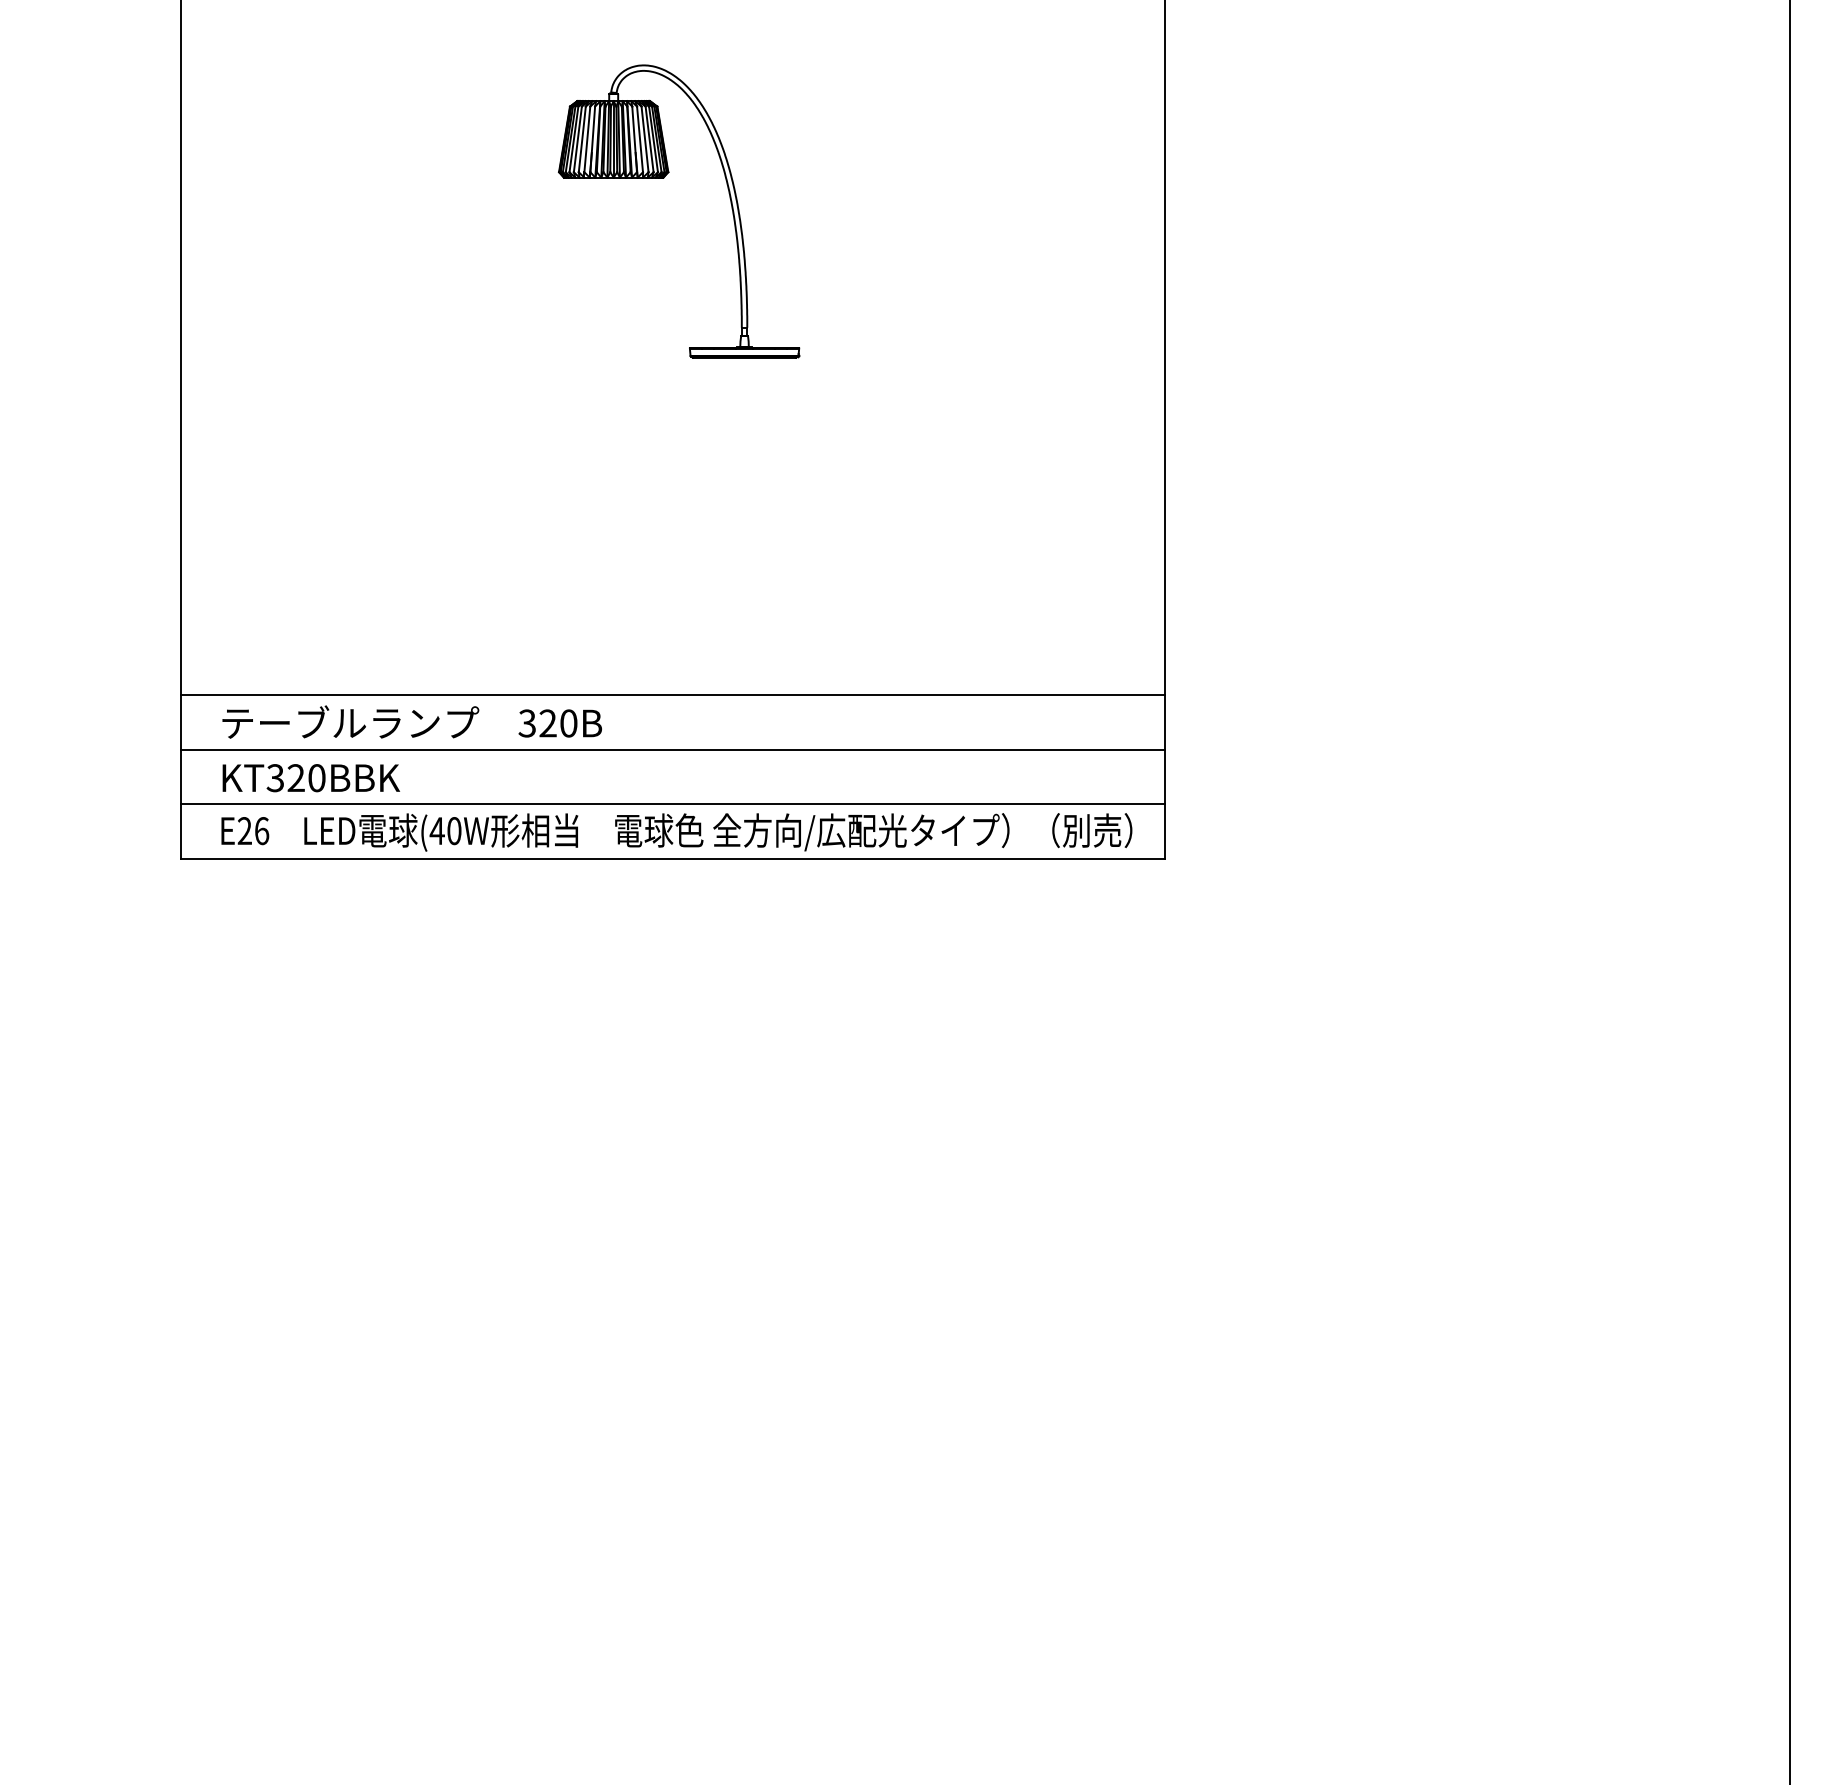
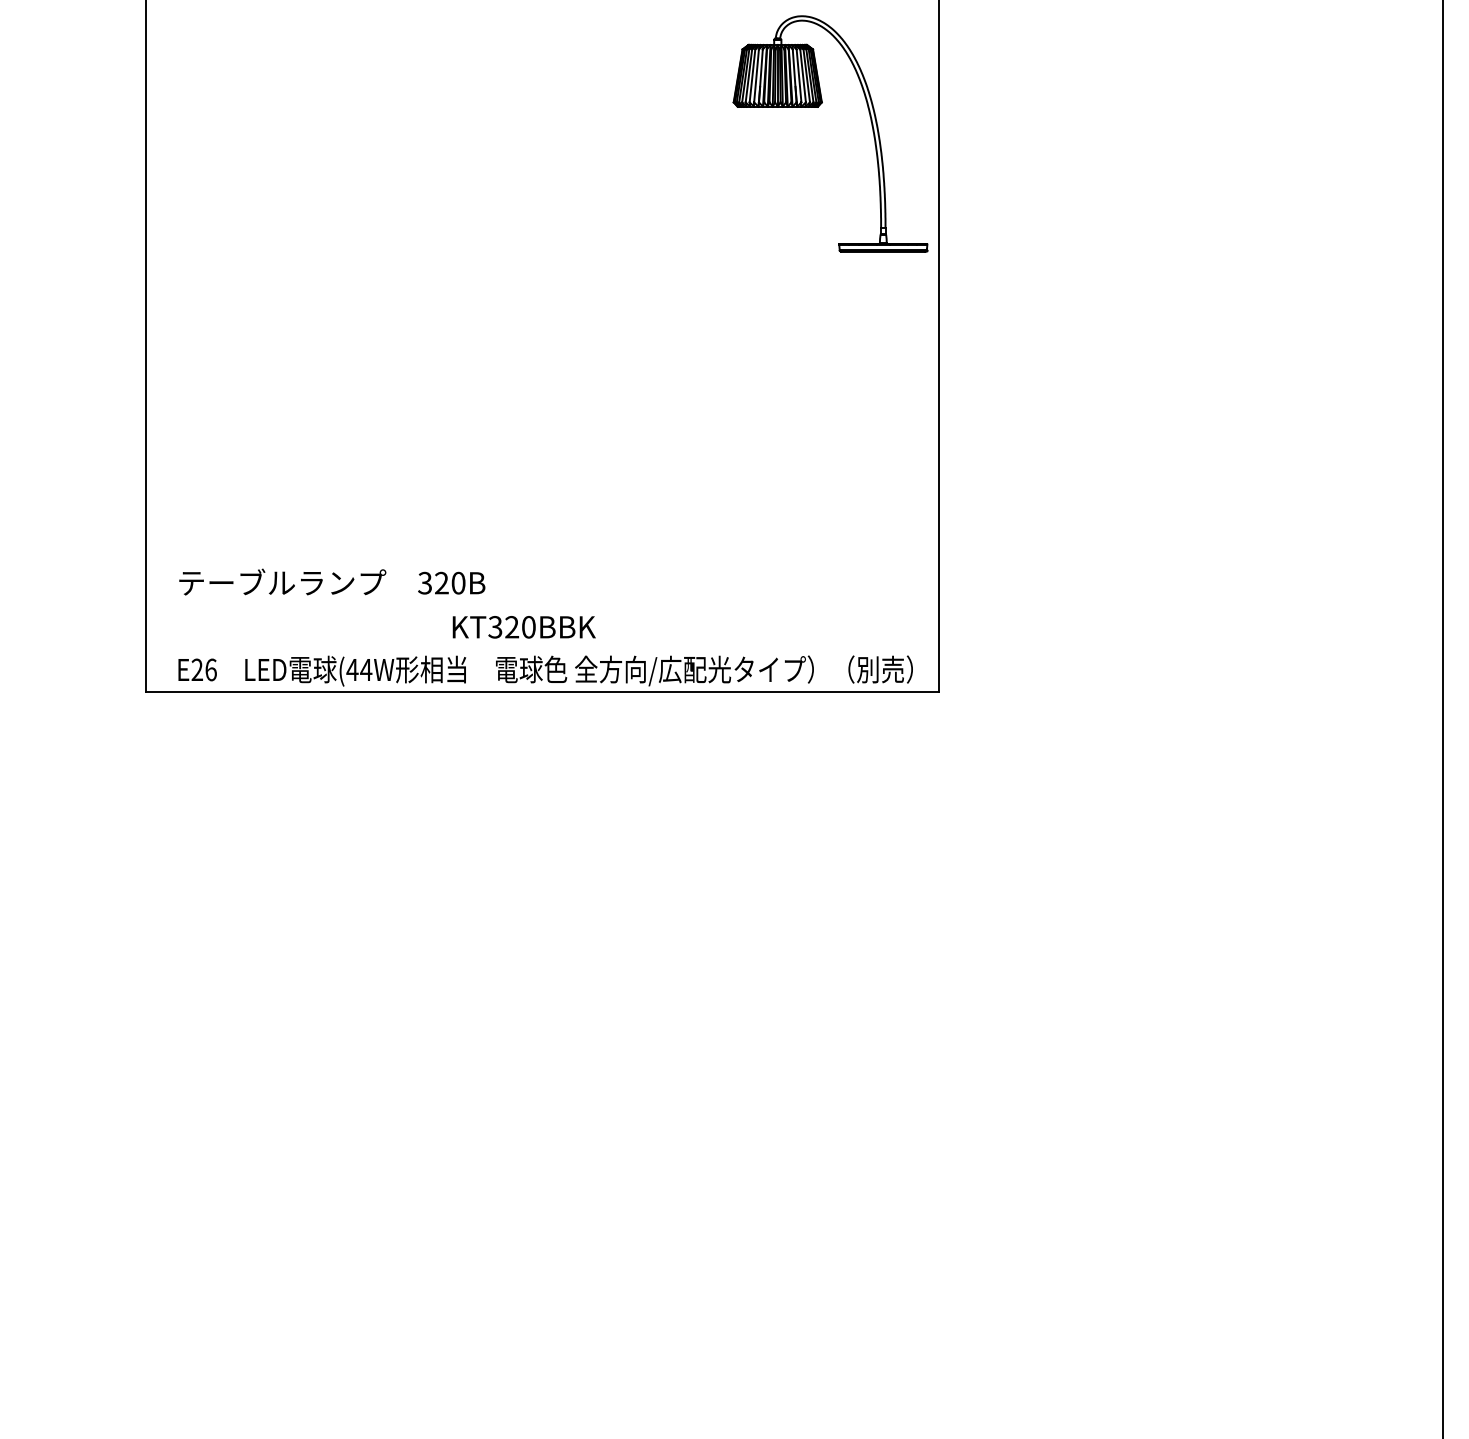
part: (664, 178) -> (818, 107), moved
line: (673, 694) -> (542, 559), removed
line: (673, 749) -> (542, 604), removed
text: (310, 778) -> (523, 627), moved
line: (673, 804) -> (542, 648), removed
text: (453, 831) -> (365, 670), (40W -> (44W

